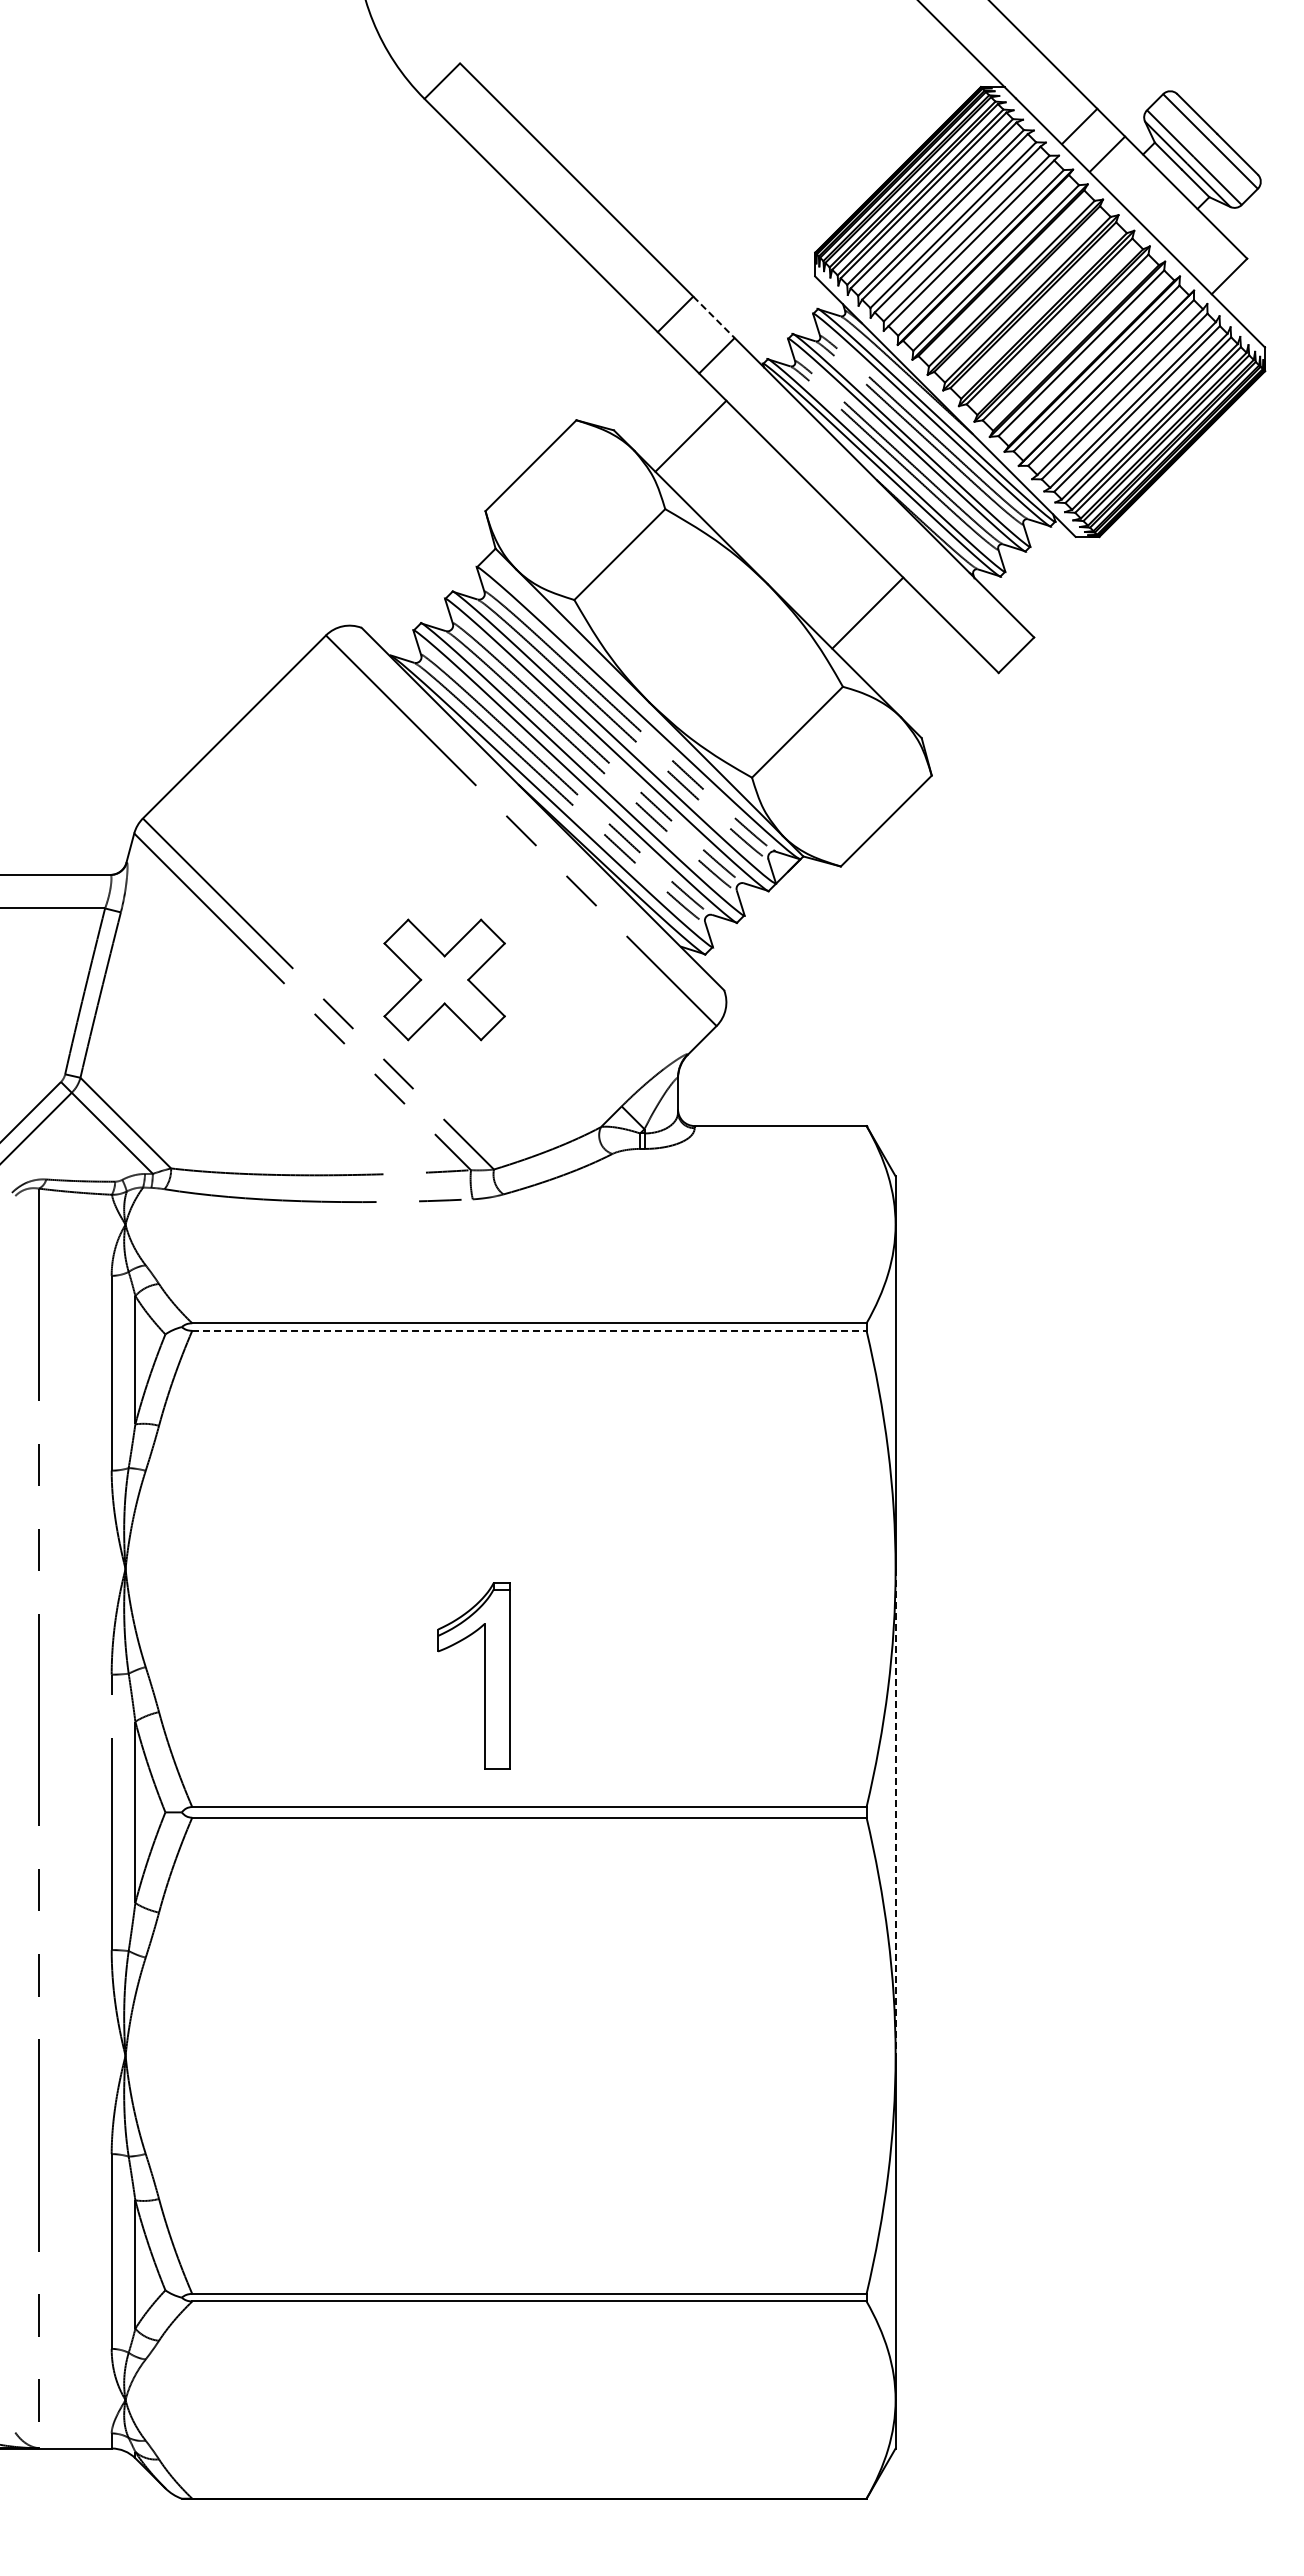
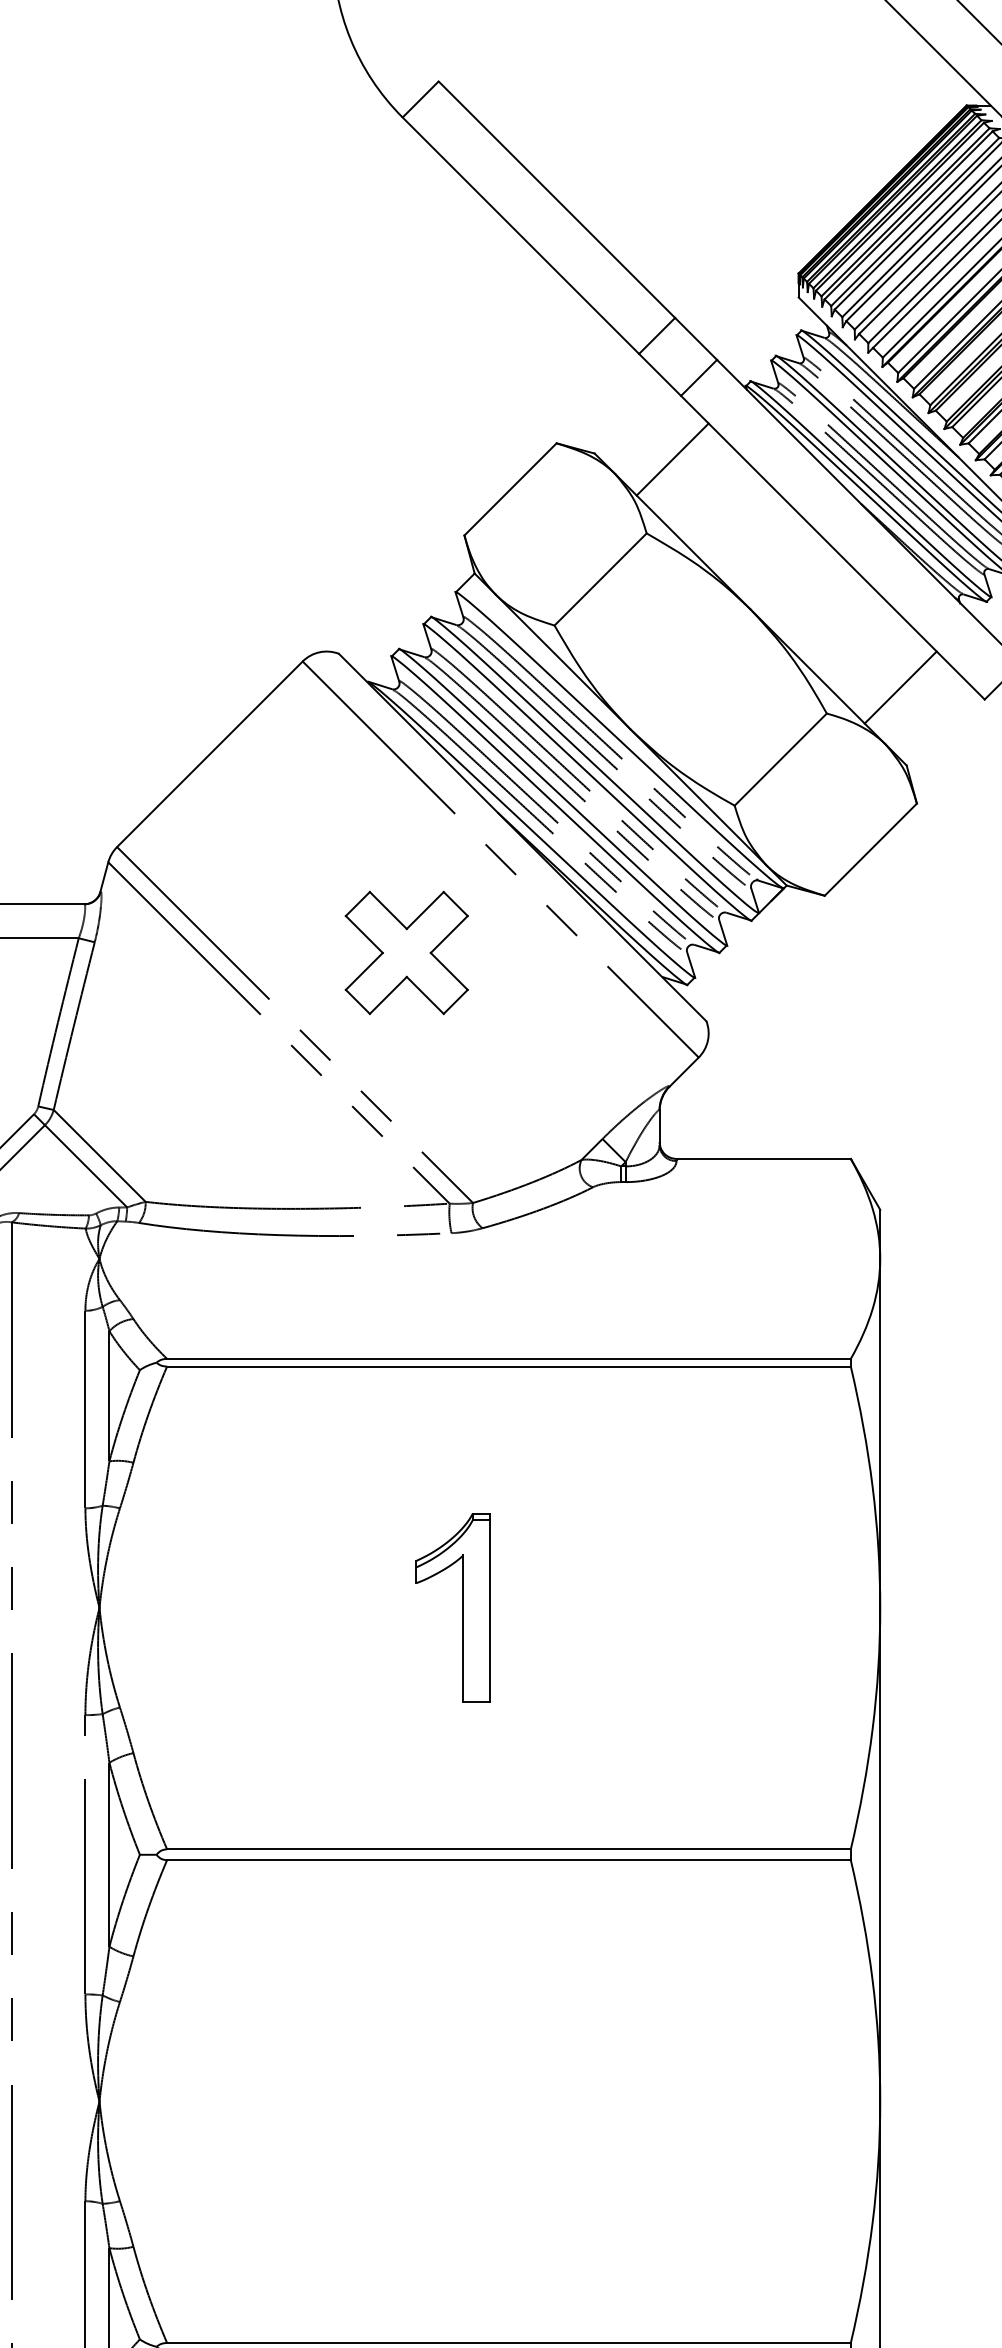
line: (714, 317) -> (696, 339), dashed -> solid
line: (867, 612) -> (900, 686), moved
part: (444, 979) -> (406, 952), moved
line: (529, 1330) -> (509, 1366), dashed -> solid
part: (484, 1675) -> (463, 1607), moved
line: (895, 1812) -> (880, 1854), dashed -> solid

